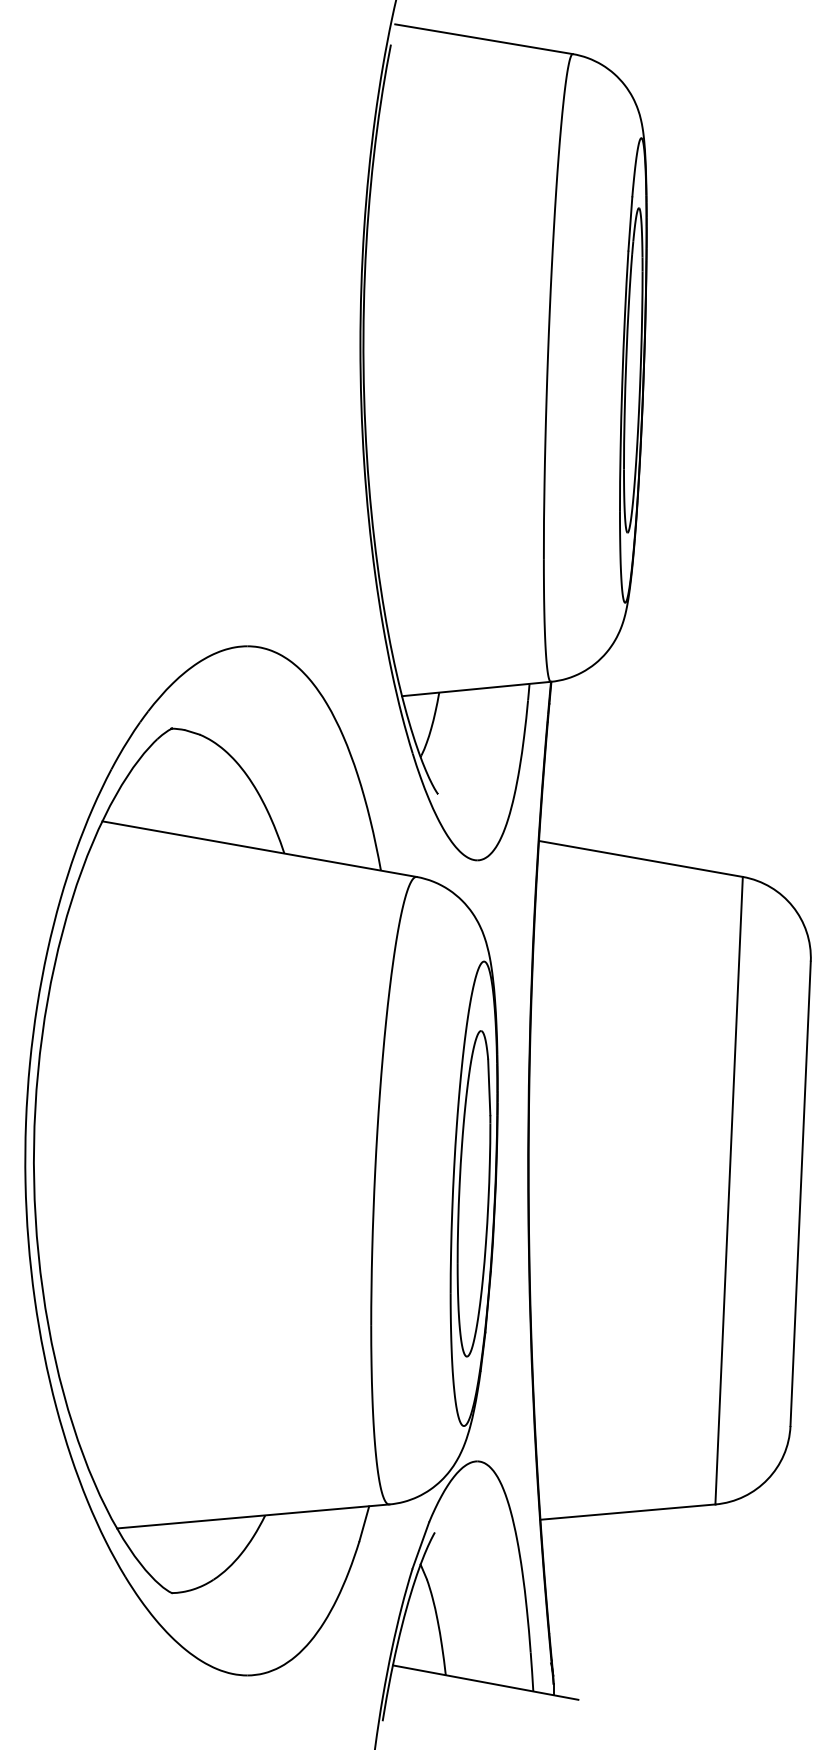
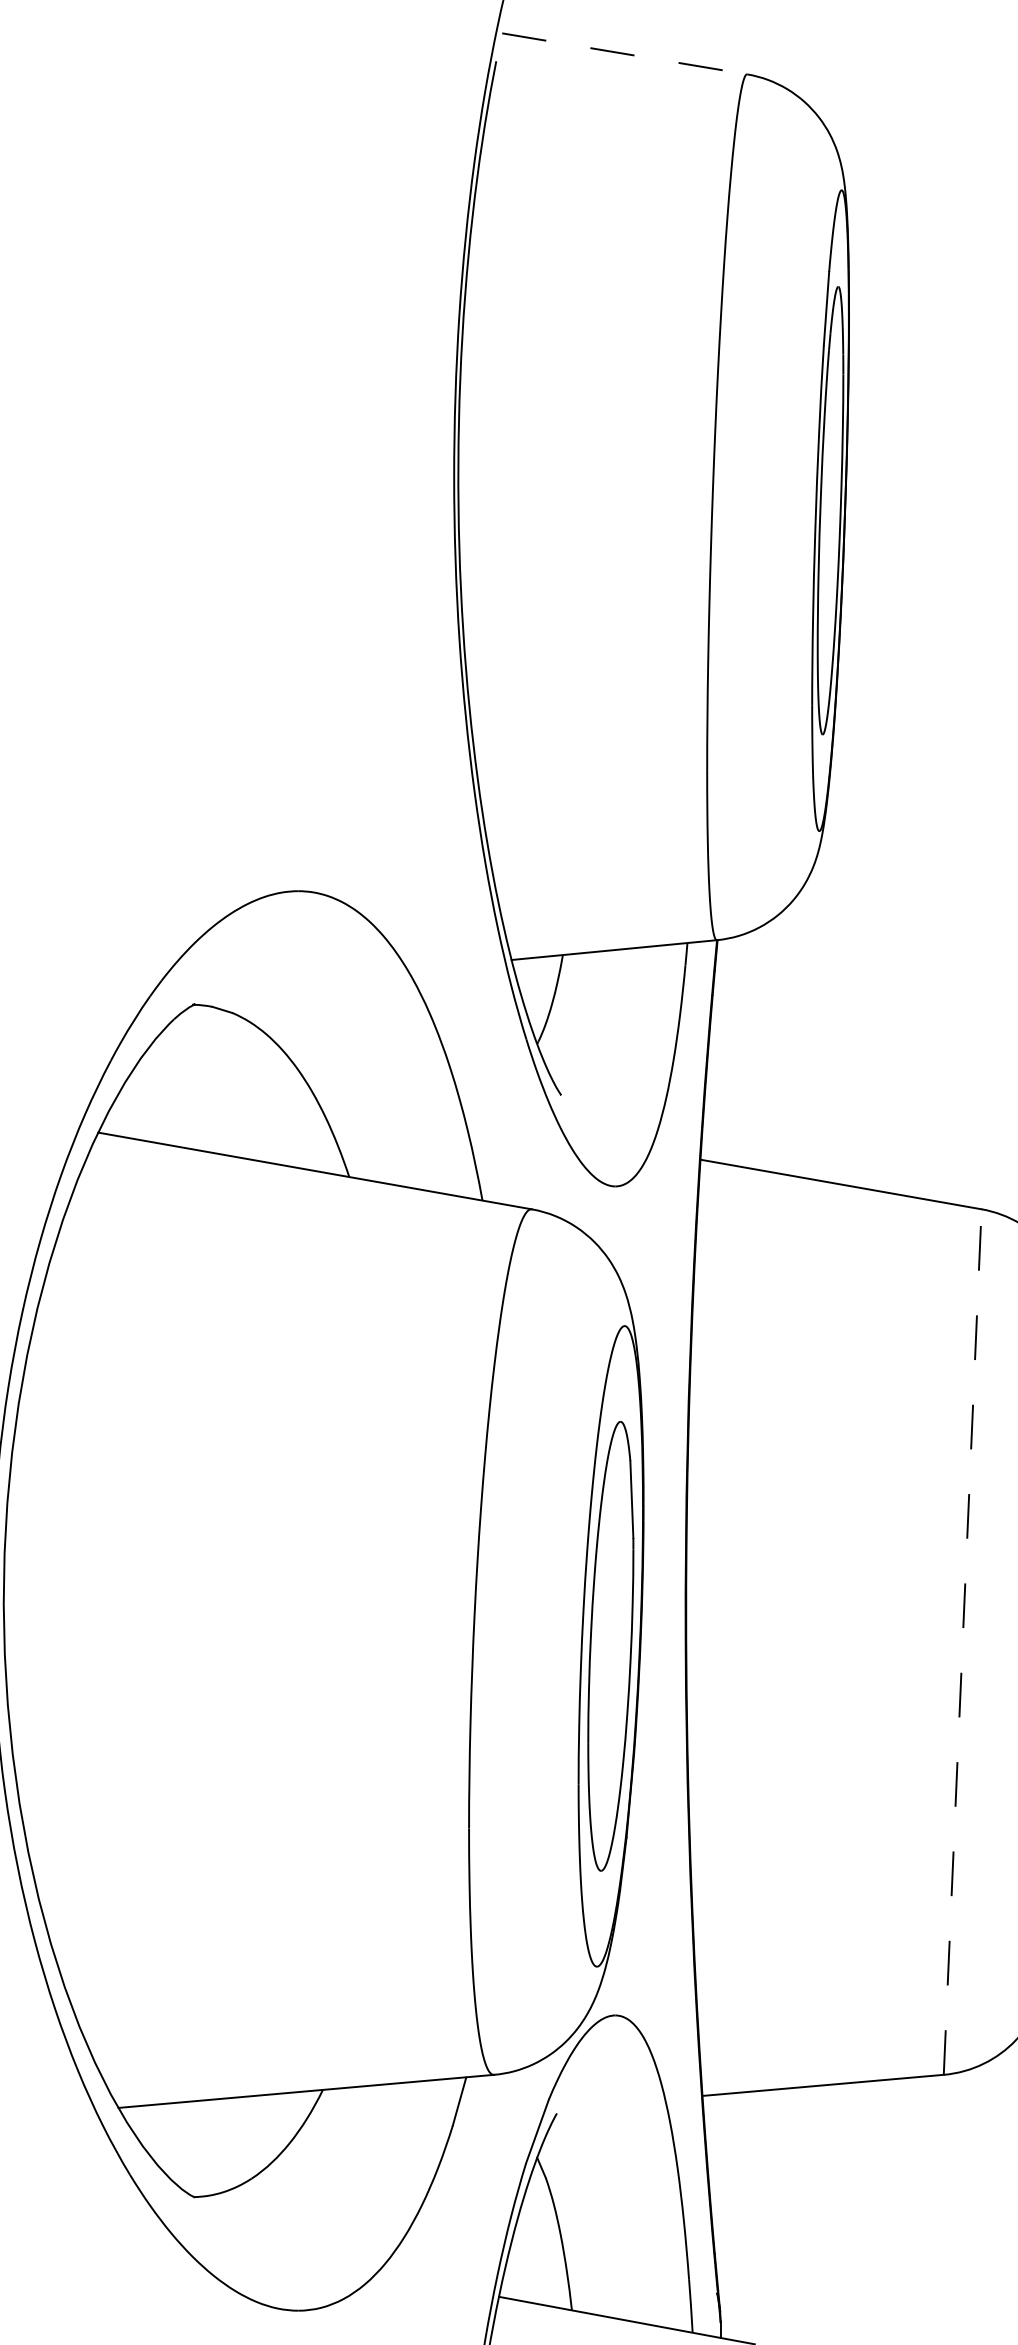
line: (484, 39) -> (625, 54), solid -> dashed
line: (729, 1190) -> (963, 1641), solid -> dashed

